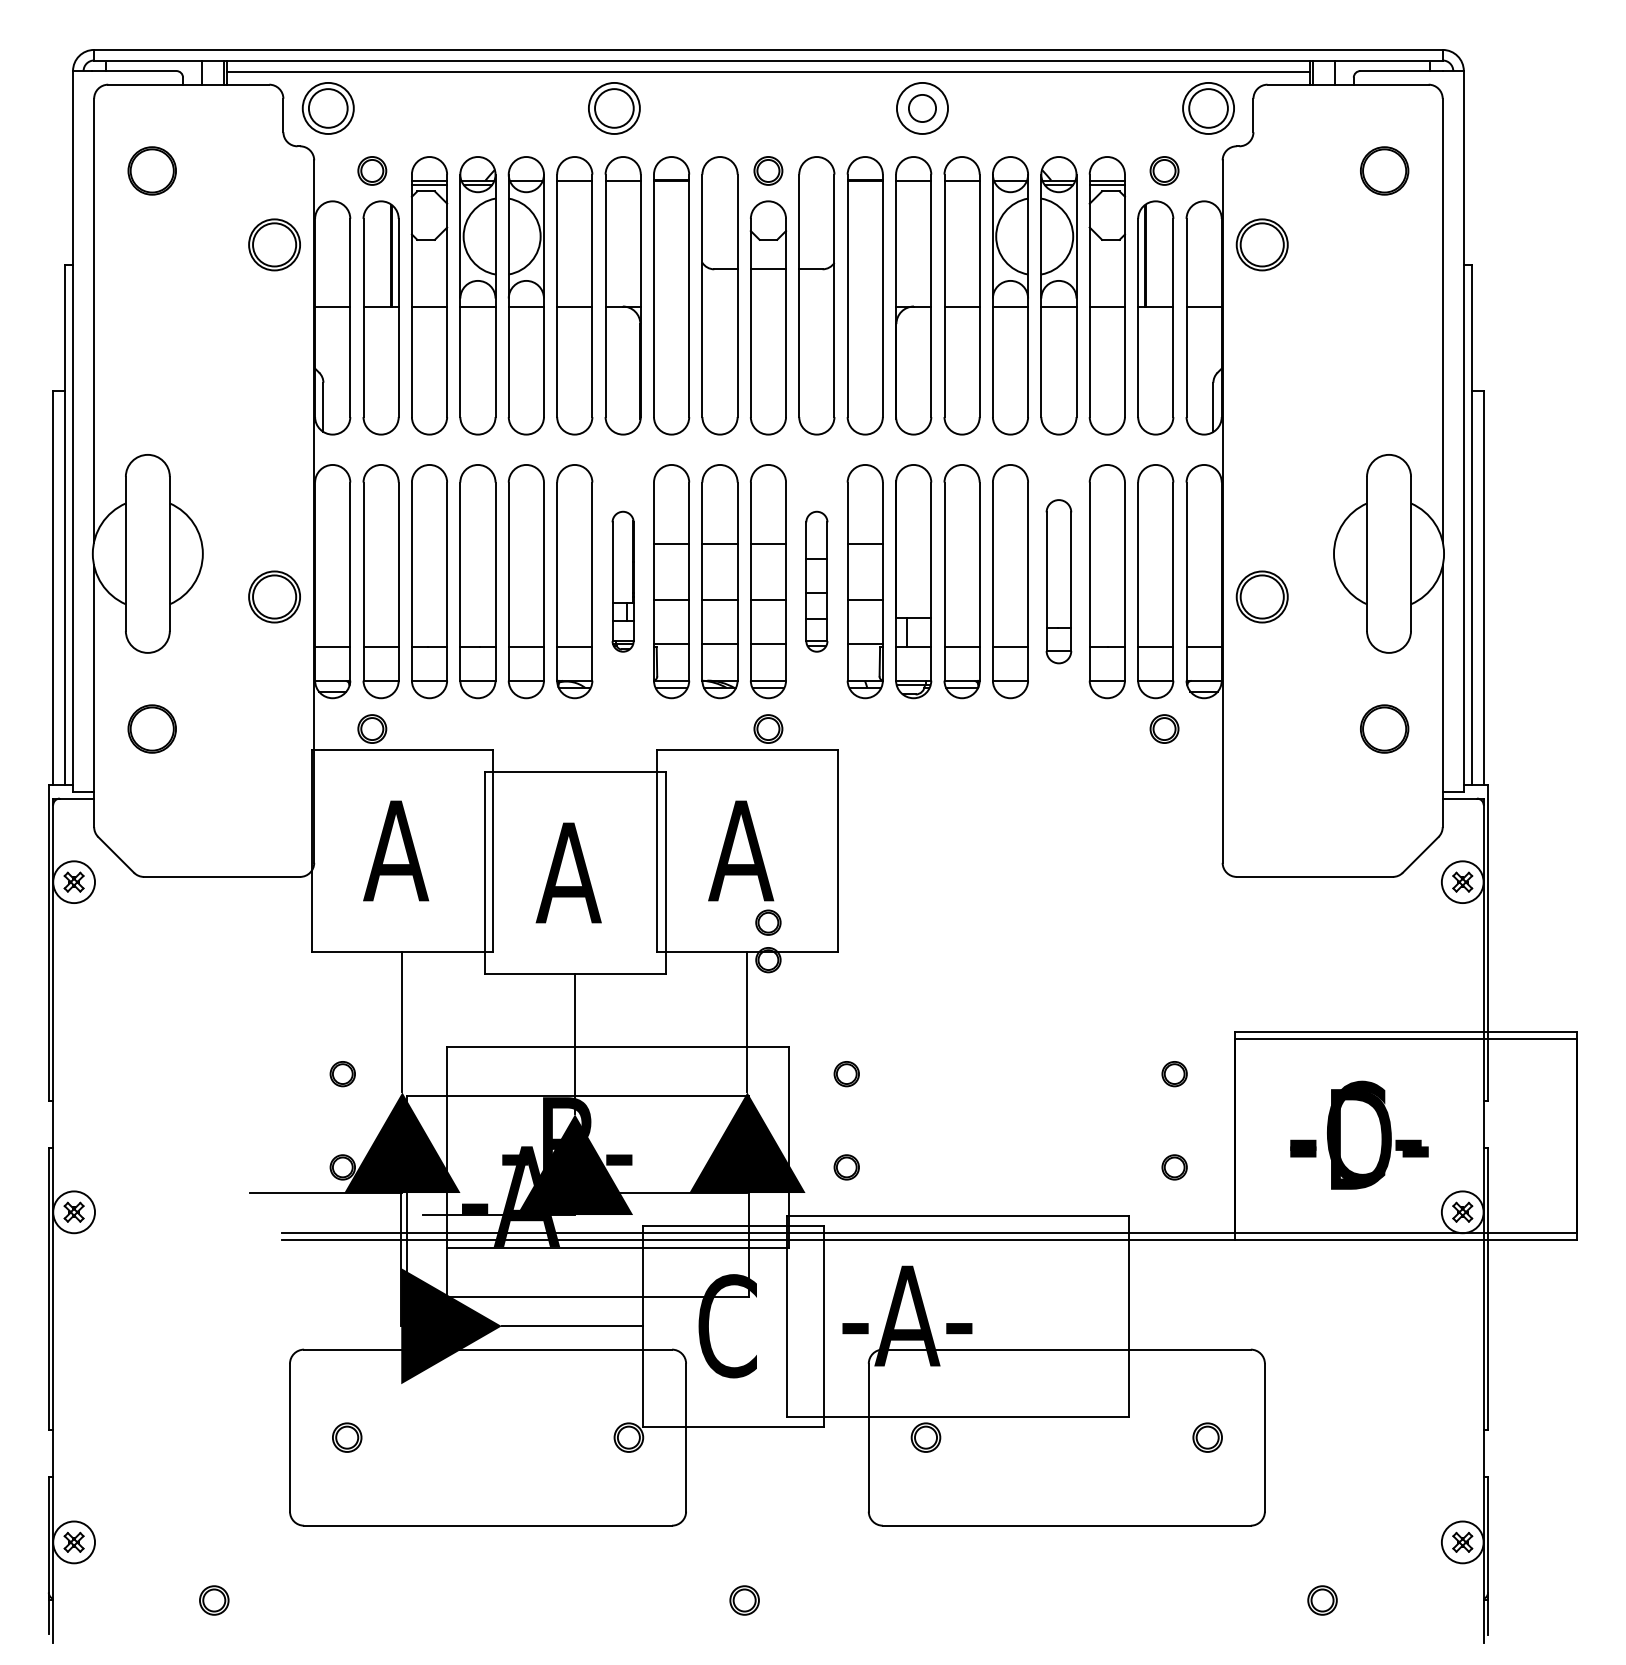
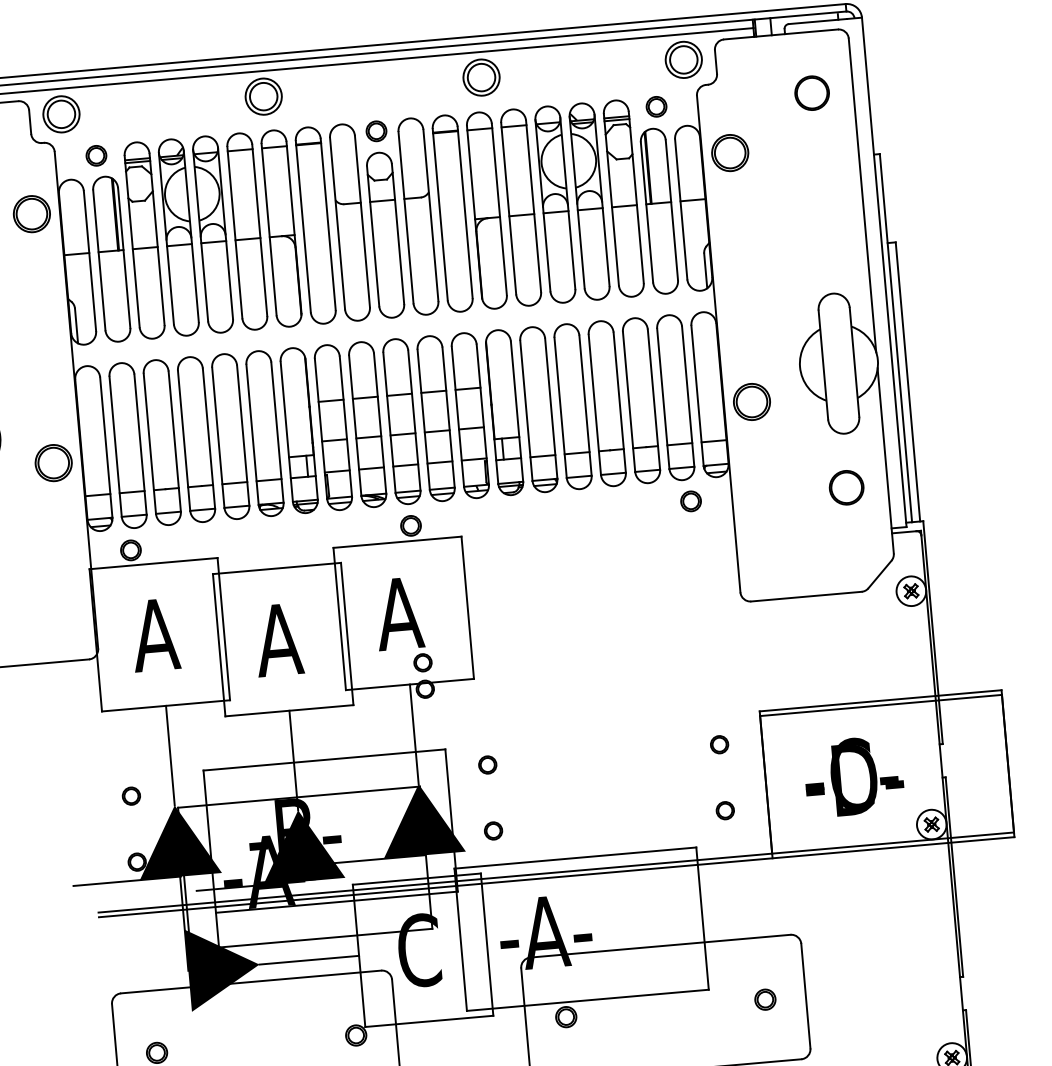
circle: (922, 108) -> (481, 77), size x1.43
part: (622, 581) -> (298, 430), size x1.67
part: (816, 581) -> (435, 418), size x1.67
part: (1058, 581) -> (606, 403), size x1.43

